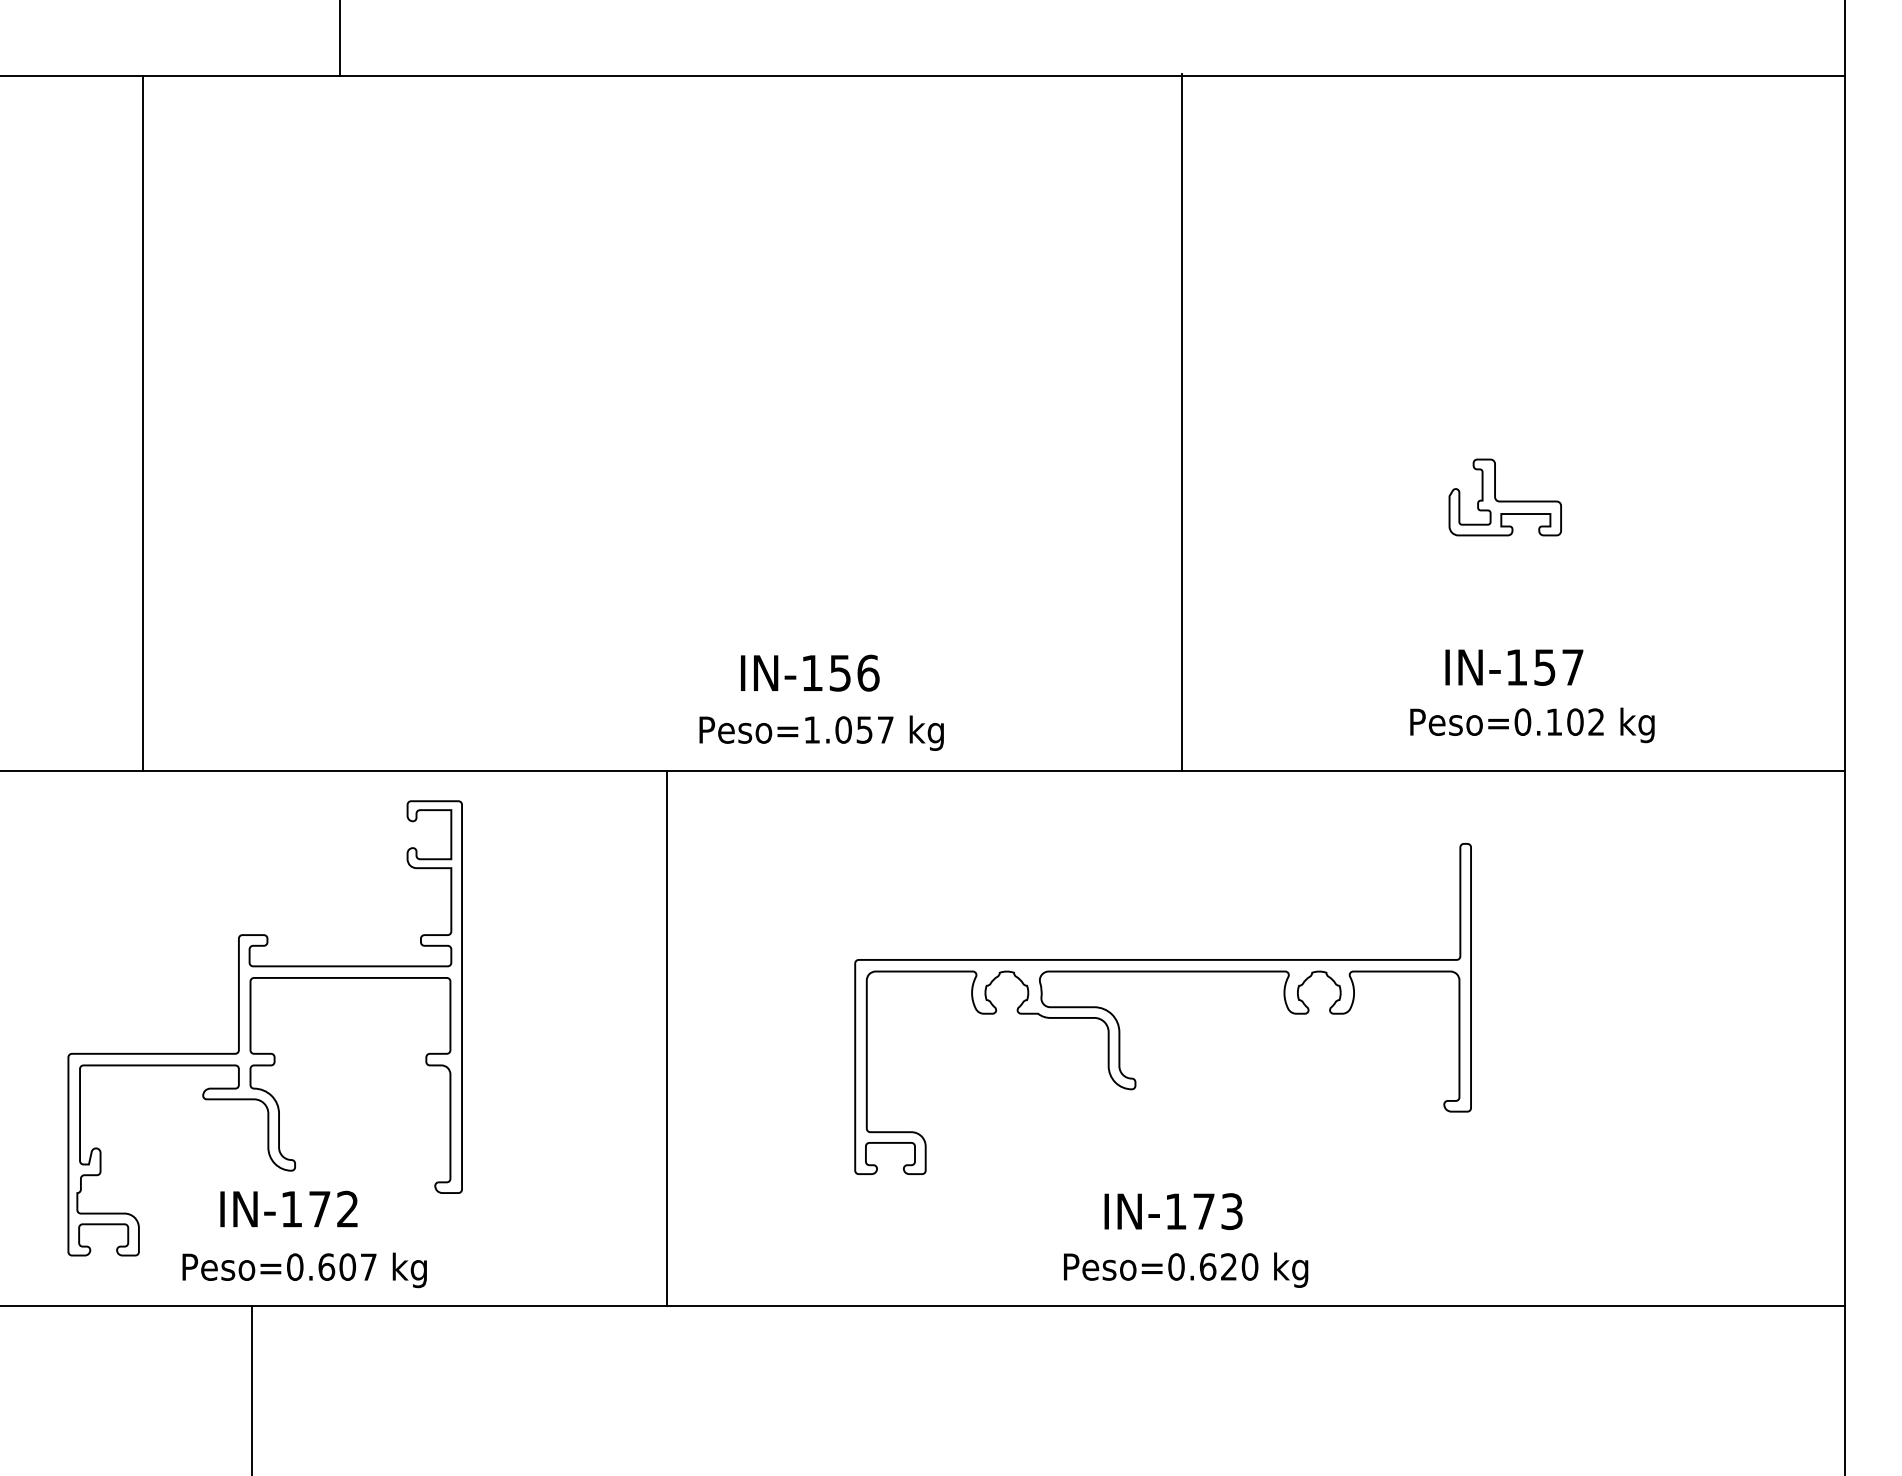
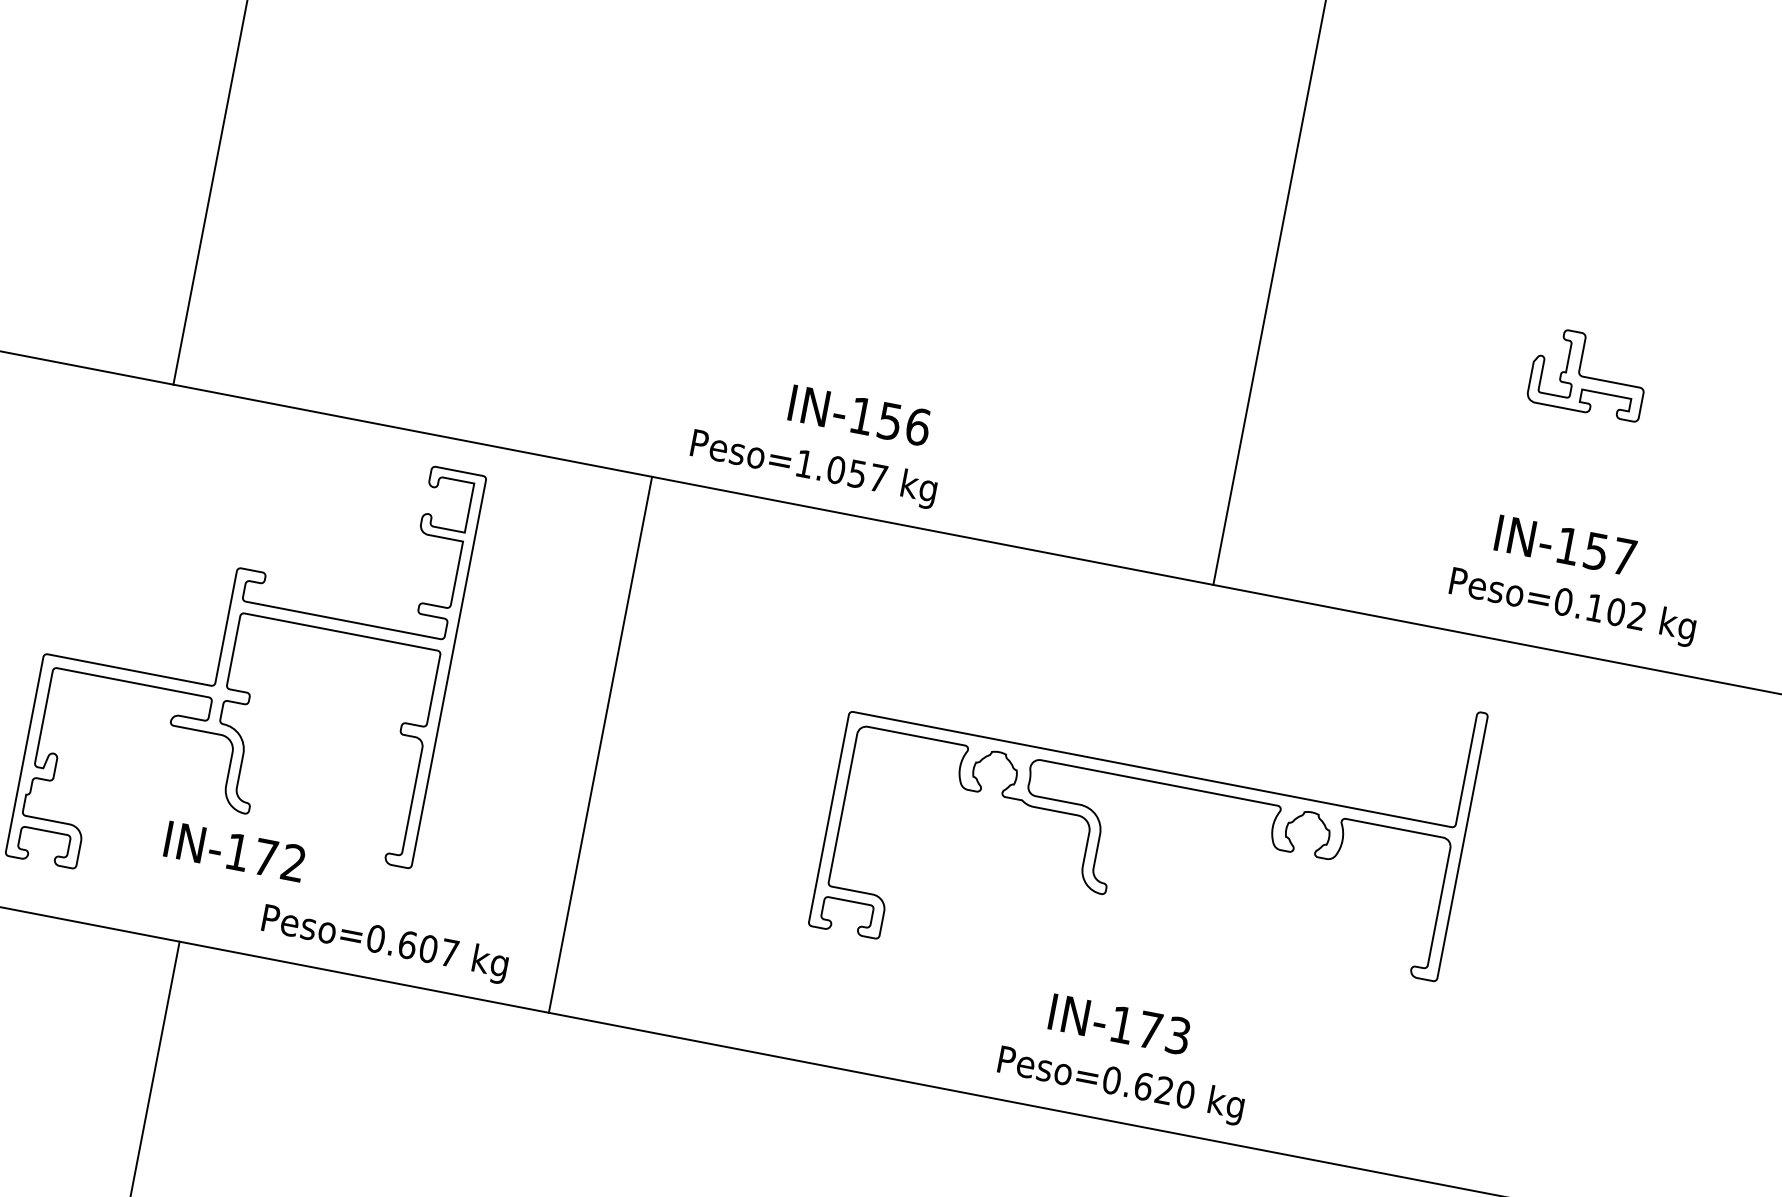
text: (821, 732) -> (813, 468), moved
line: (667, 1038) -> (600, 744), moved
text: (304, 1270) -> (384, 944), moved

